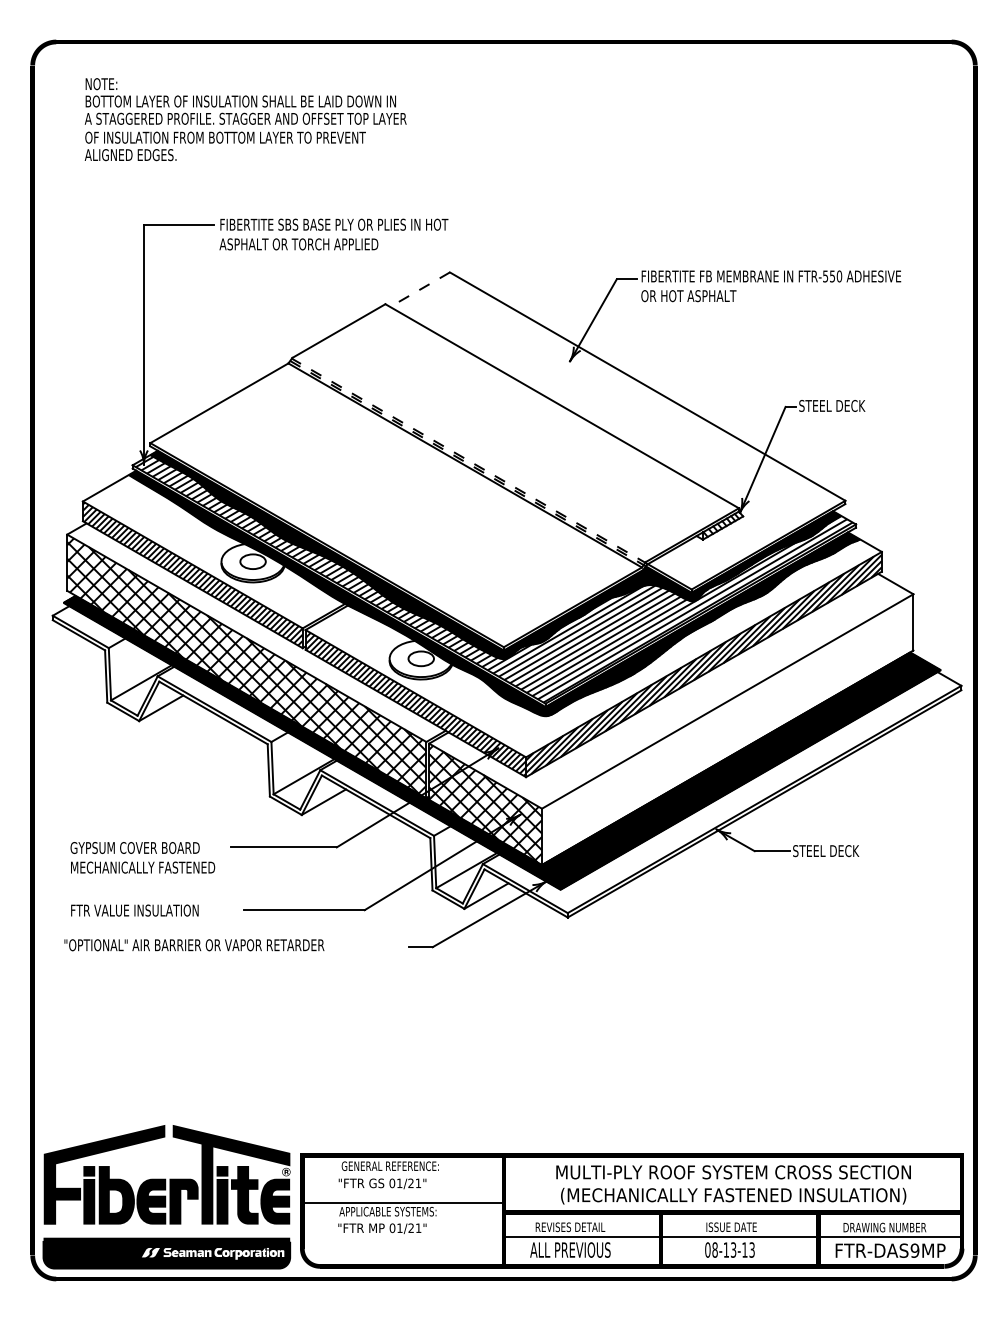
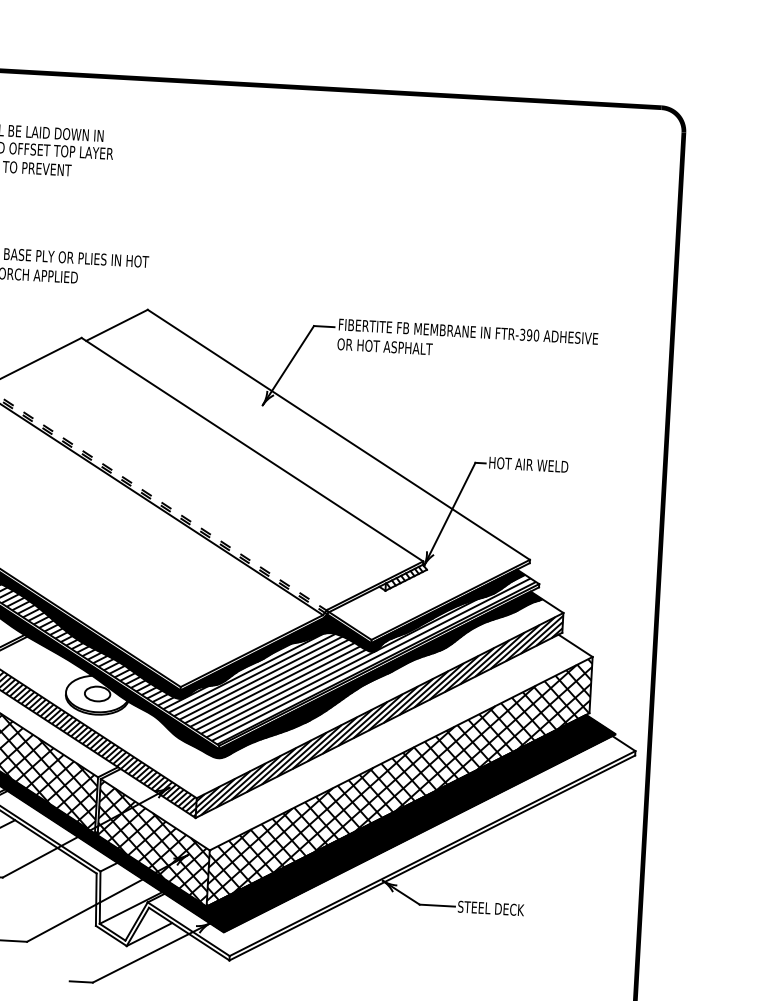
text: (829, 276) -> (526, 335), FTR-550 -> FTR-390
line: (419, 289) -> (116, 325), dashed -> solid
text: (838, 405) -> (528, 464), STEEL DECK -> HOT AIR WELD
hatch: (727, 730) -> (399, 782), added

